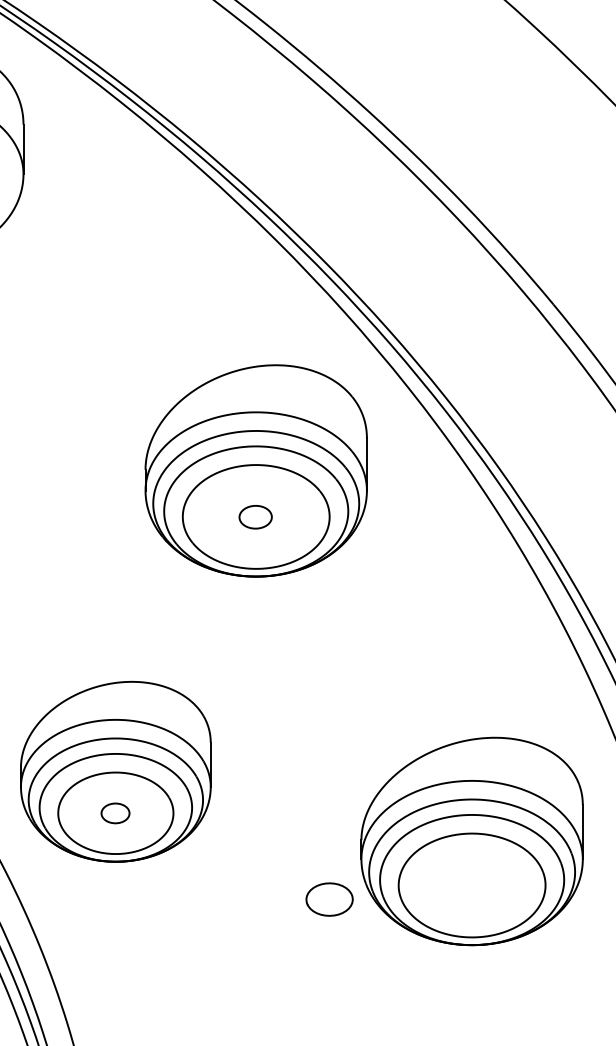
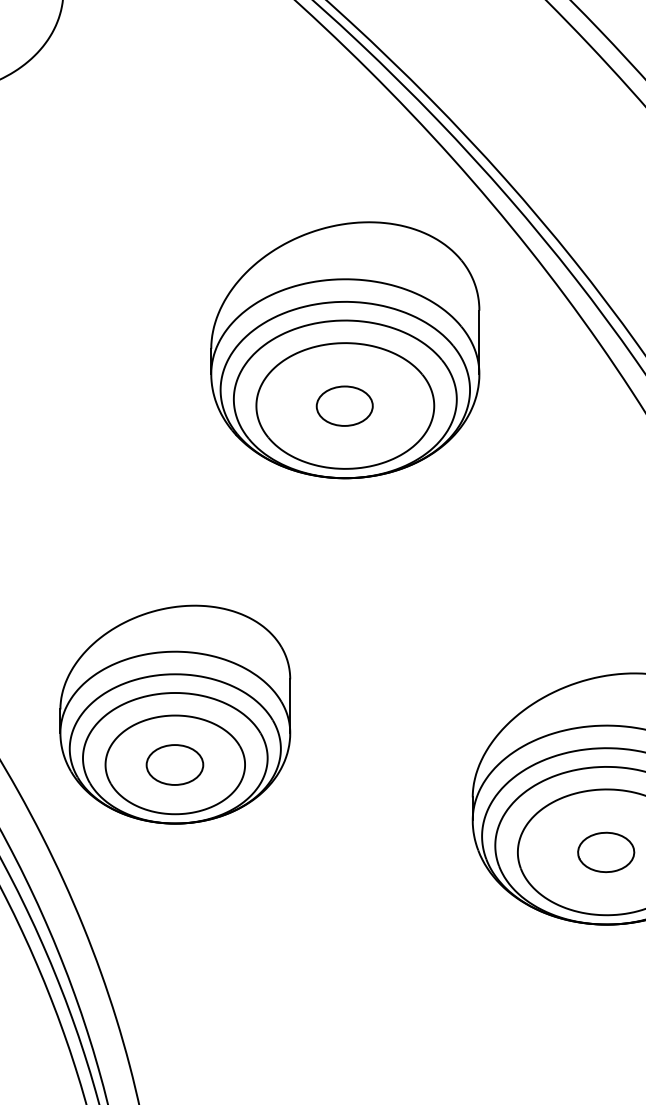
part: (255, 517) -> (344, 406), size x1.43
part: (115, 813) -> (174, 765), size x1.67
part: (329, 899) -> (606, 852), moved

